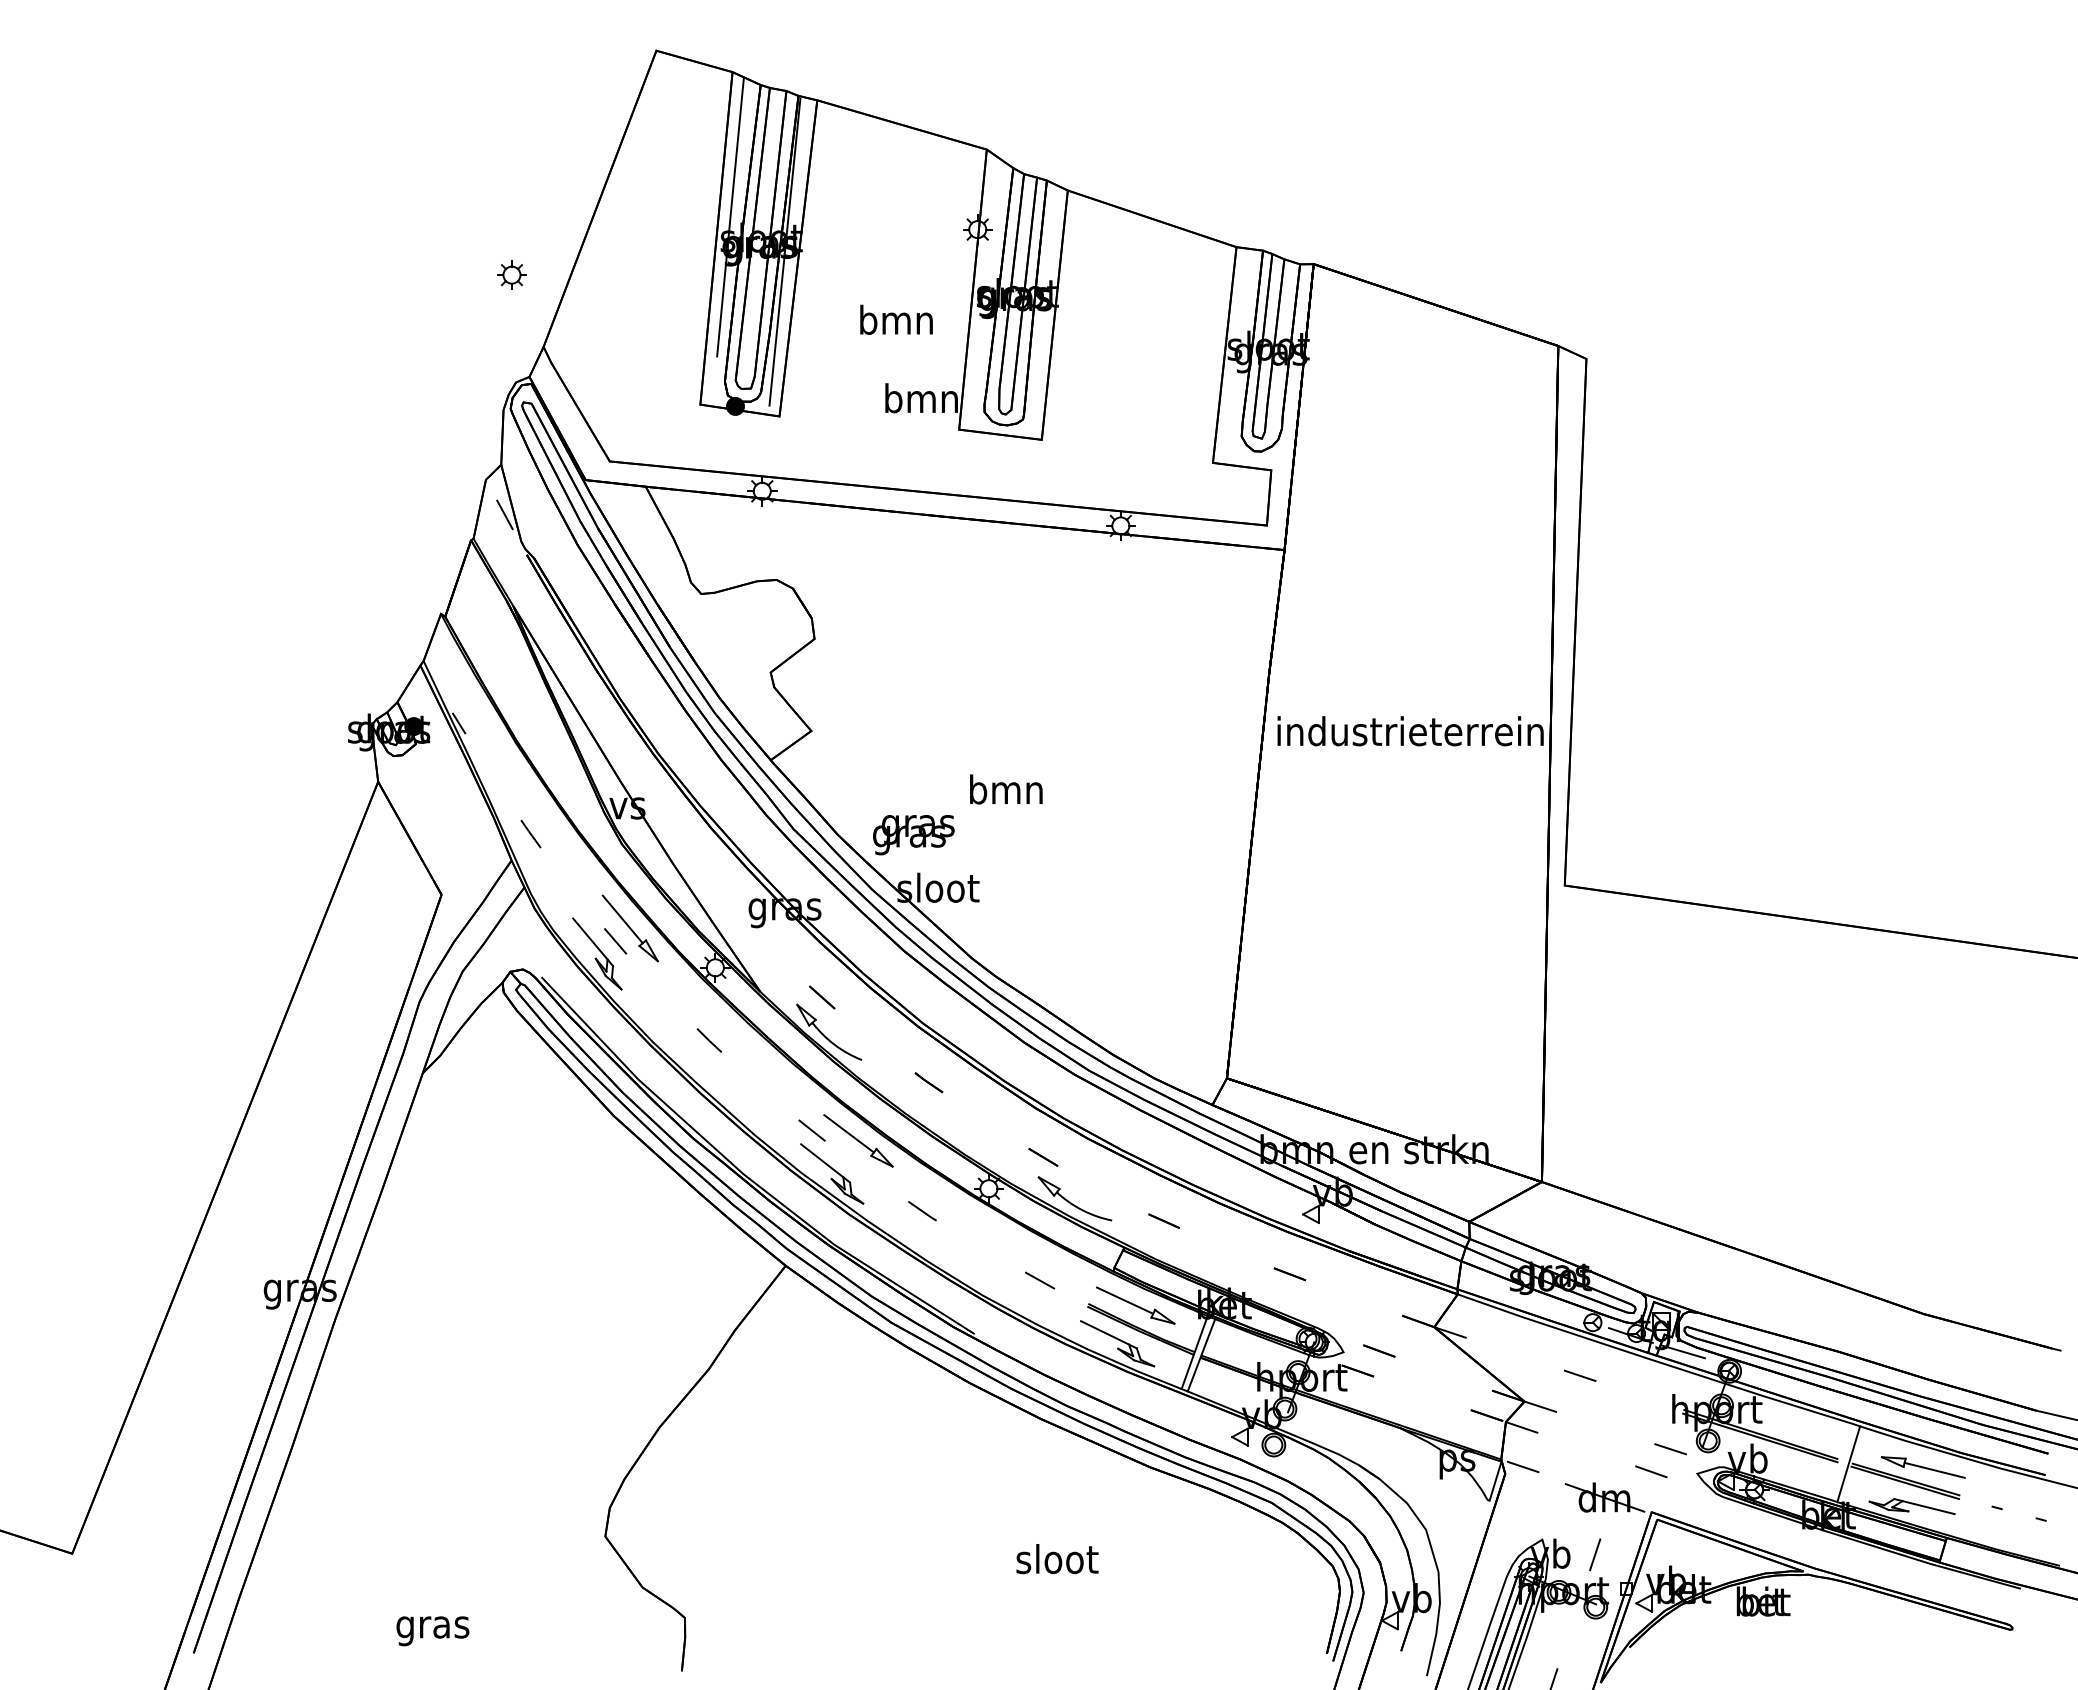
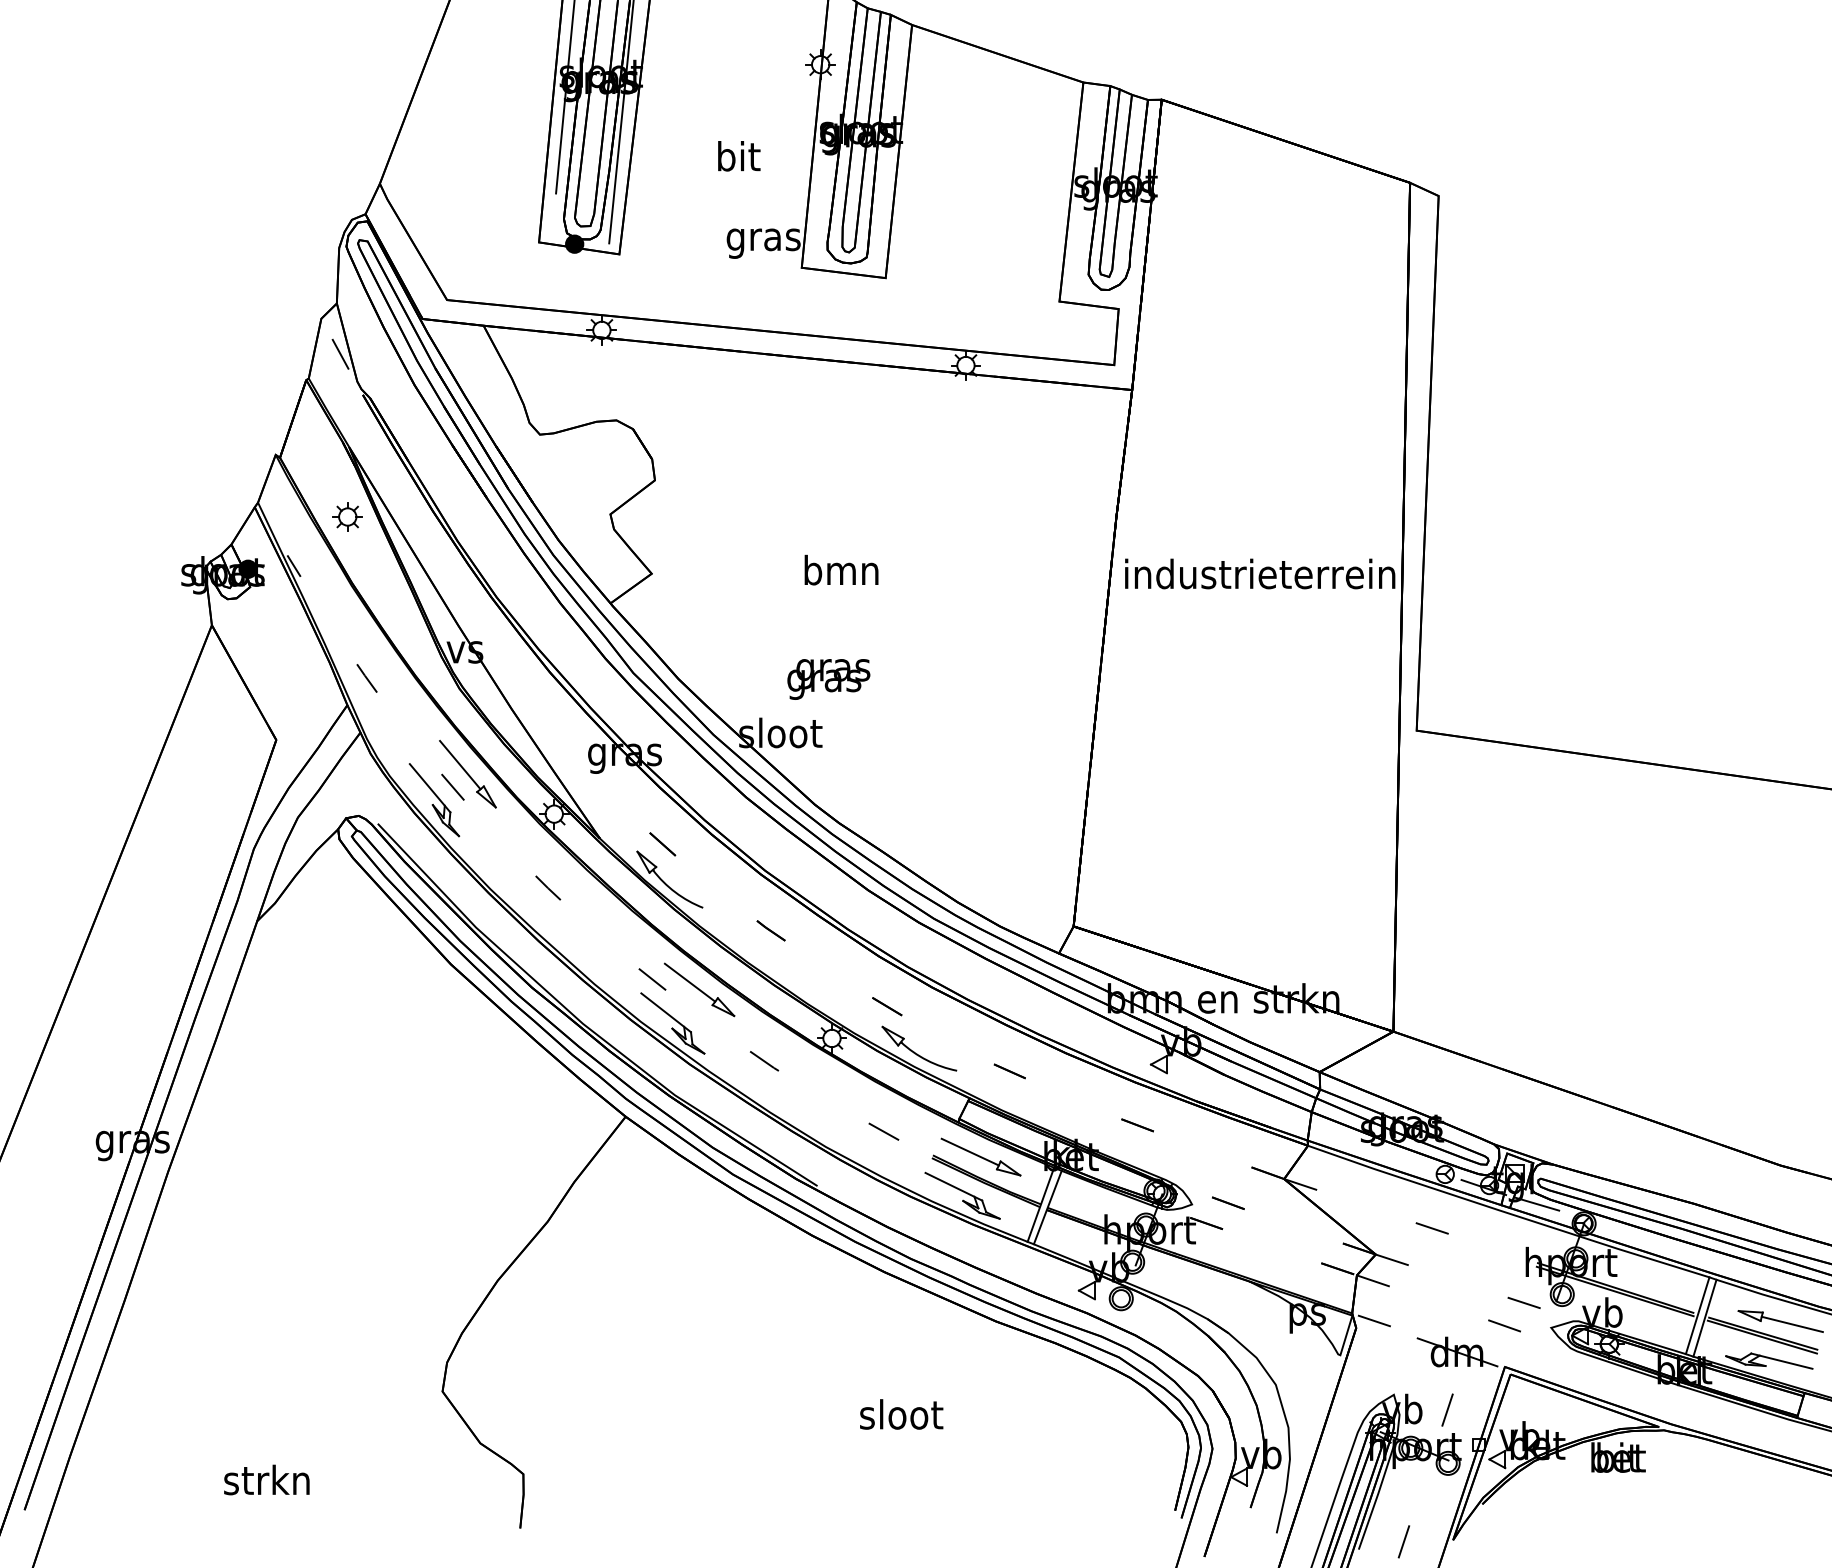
part: (511, 274) -> (347, 516), moved
text: (896, 319) -> (738, 155), bmn -> bit
text: (921, 401) -> (763, 239), bmn -> gras
text: (1006, 789) -> (841, 570), moved
text: (913, 835) -> (828, 679), moved
line: (1841, 1461) -> (1697, 1315), added
text: (432, 1627) -> (267, 1483), gras -> strkn

